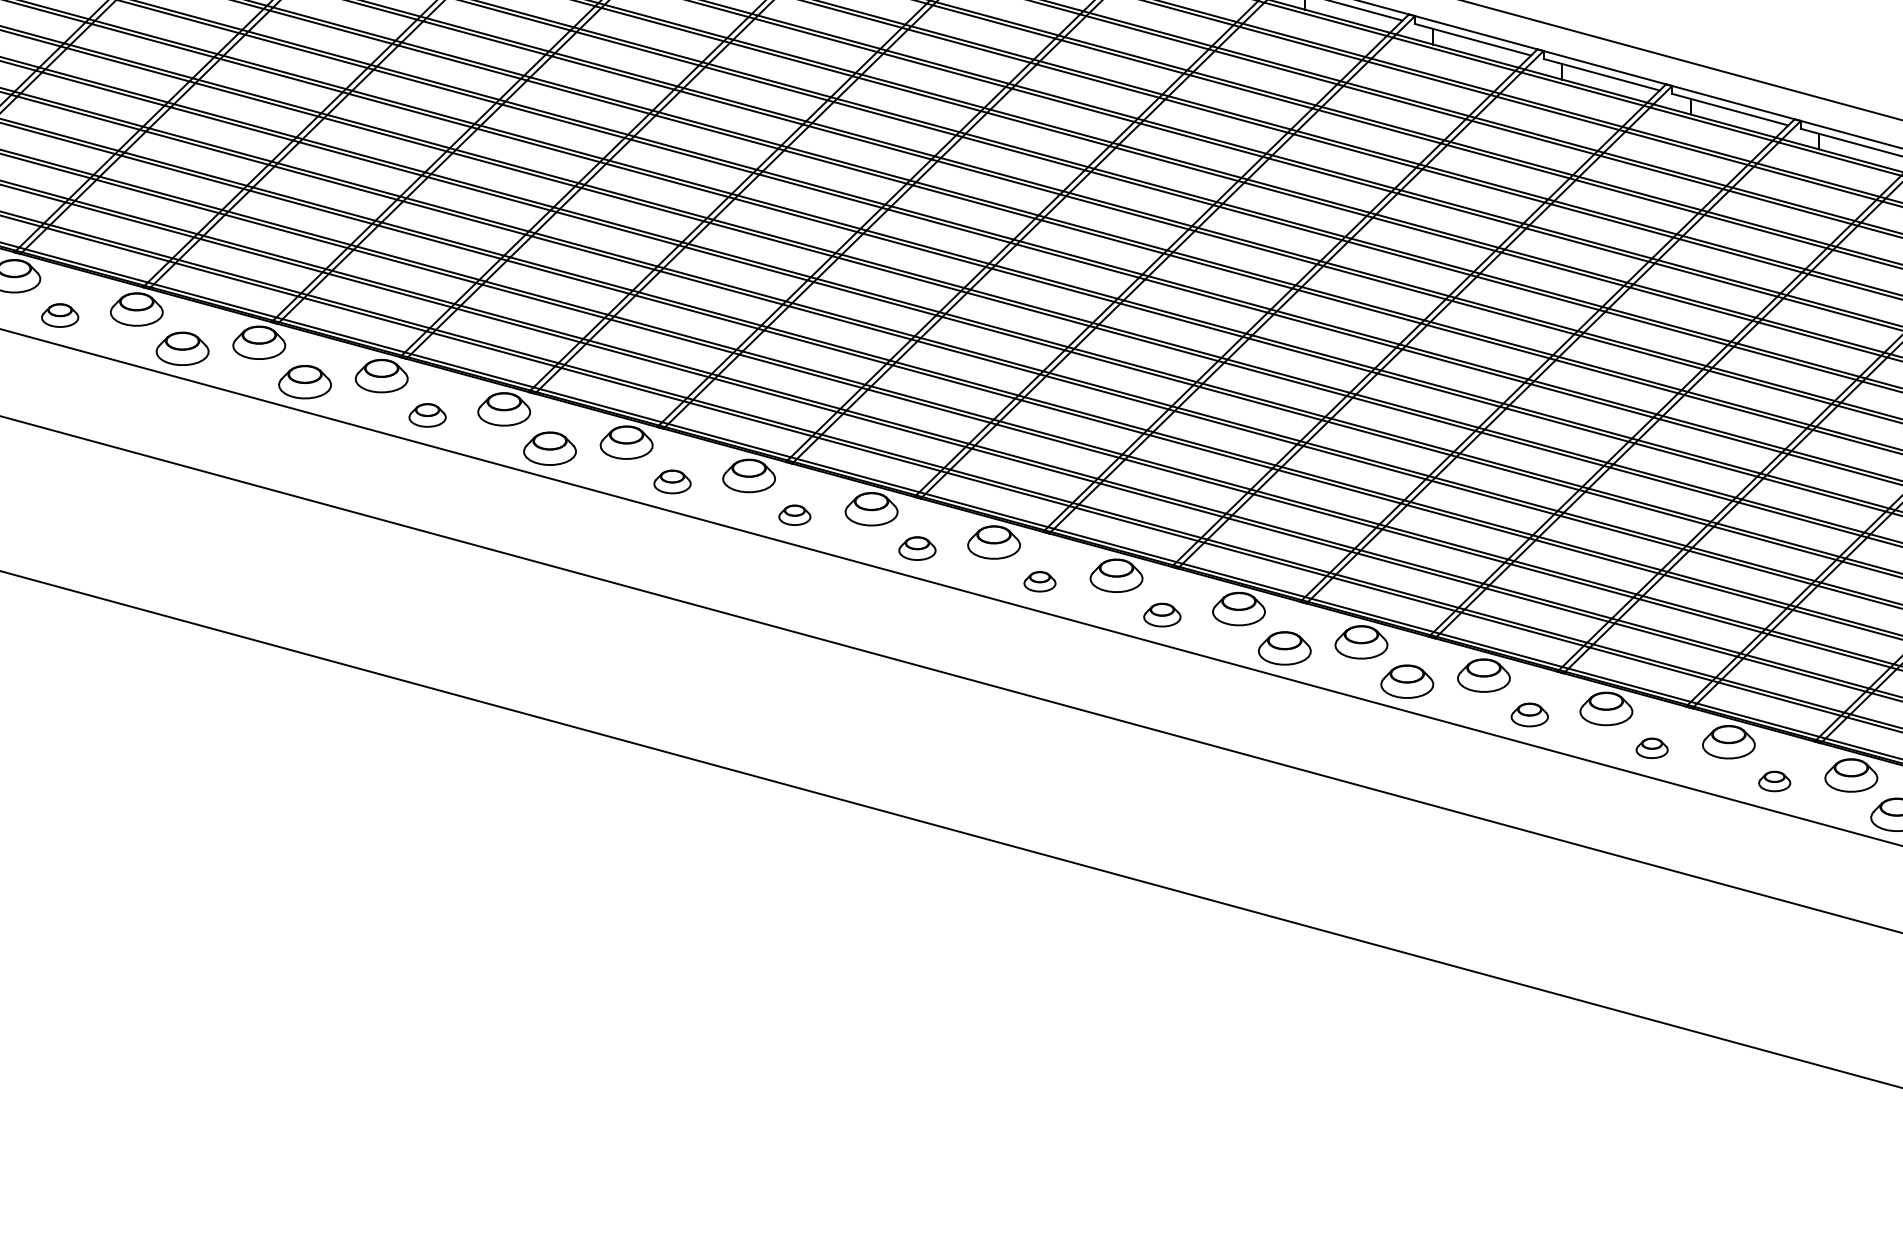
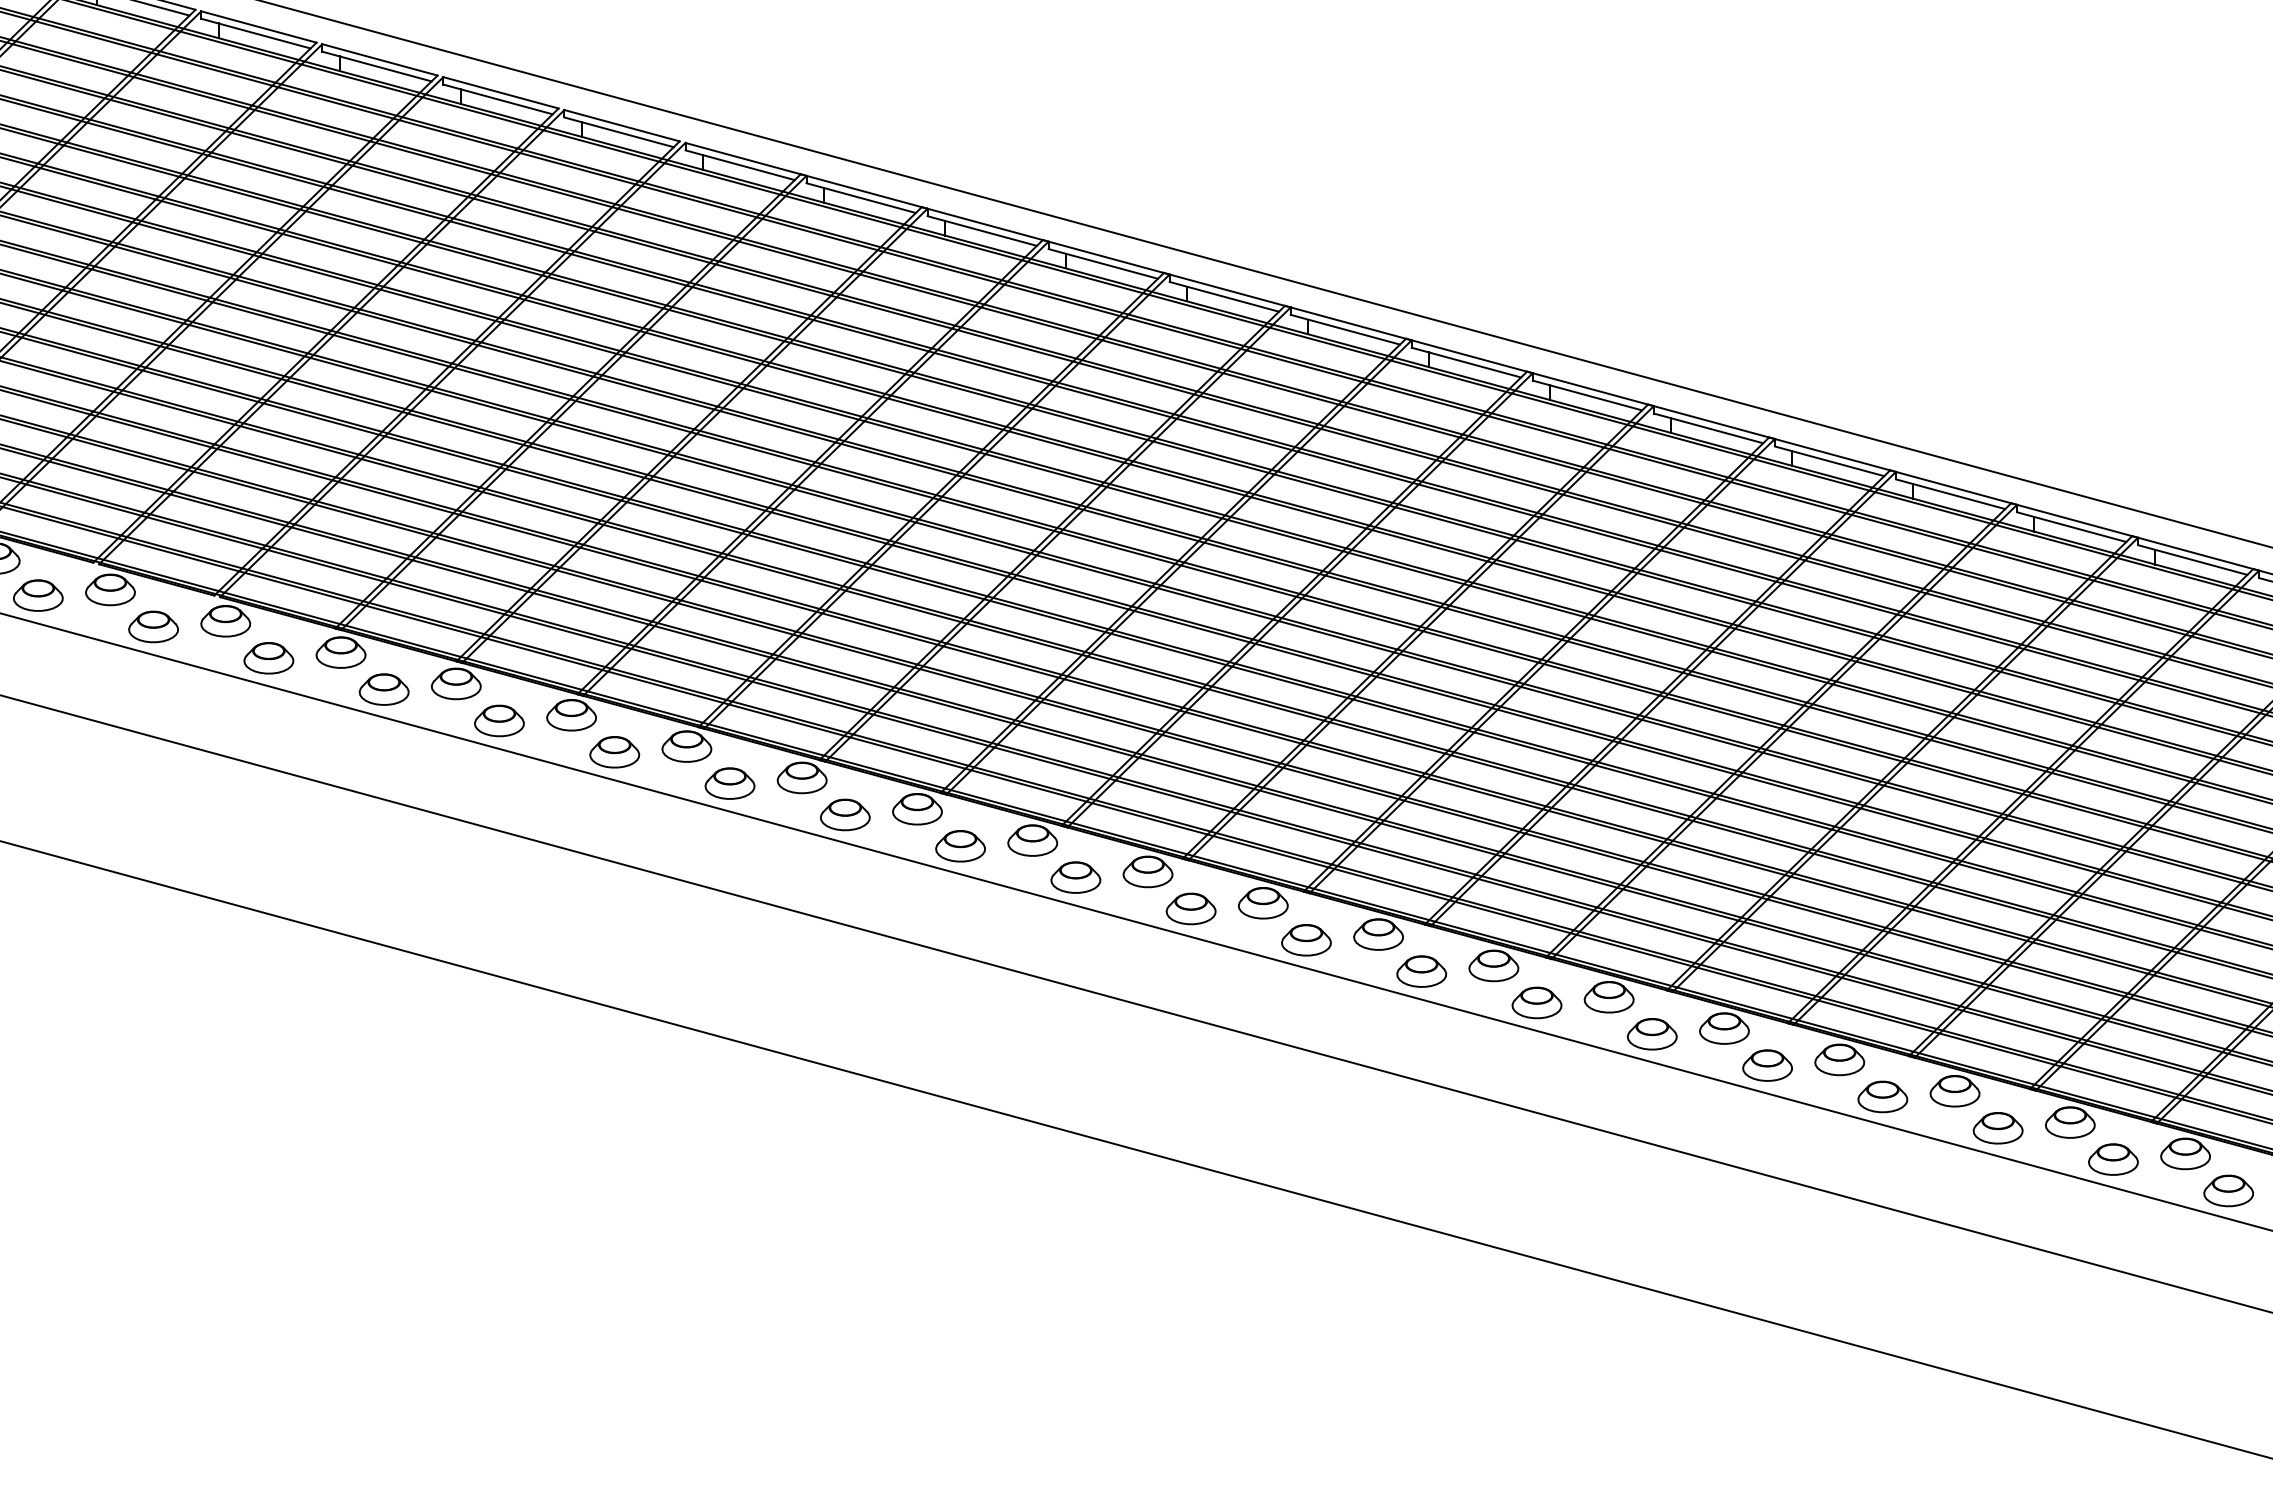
part: (60, 315) -> (499, 720), size x1.43
part: (427, 414) -> (845, 814), size x1.43
part: (672, 481) -> (1075, 877), size x1.43
part: (794, 514) -> (1190, 908), size x1.67
part: (917, 548) -> (1306, 940), size x1.43
part: (1039, 581) -> (1421, 971), size x1.67
part: (1161, 614) -> (1536, 1002), size x1.43
part: (1529, 714) -> (1882, 1096), size x1.43
part: (1651, 748) -> (1997, 1128), size x1.67
part: (1774, 781) -> (2113, 1159), size x1.67

